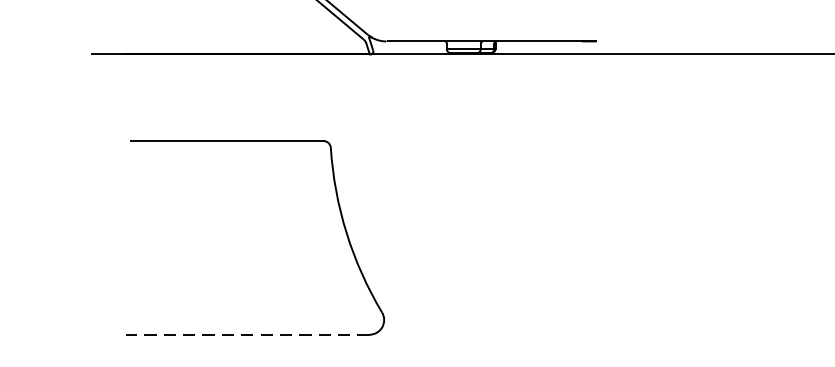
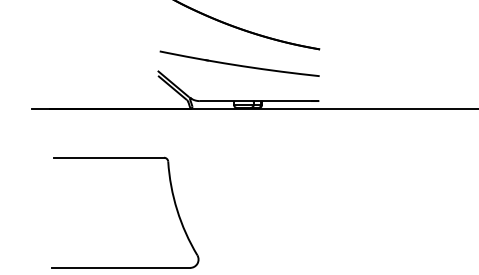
line: (246, 334) -> (120, 267), dashed -> solid

